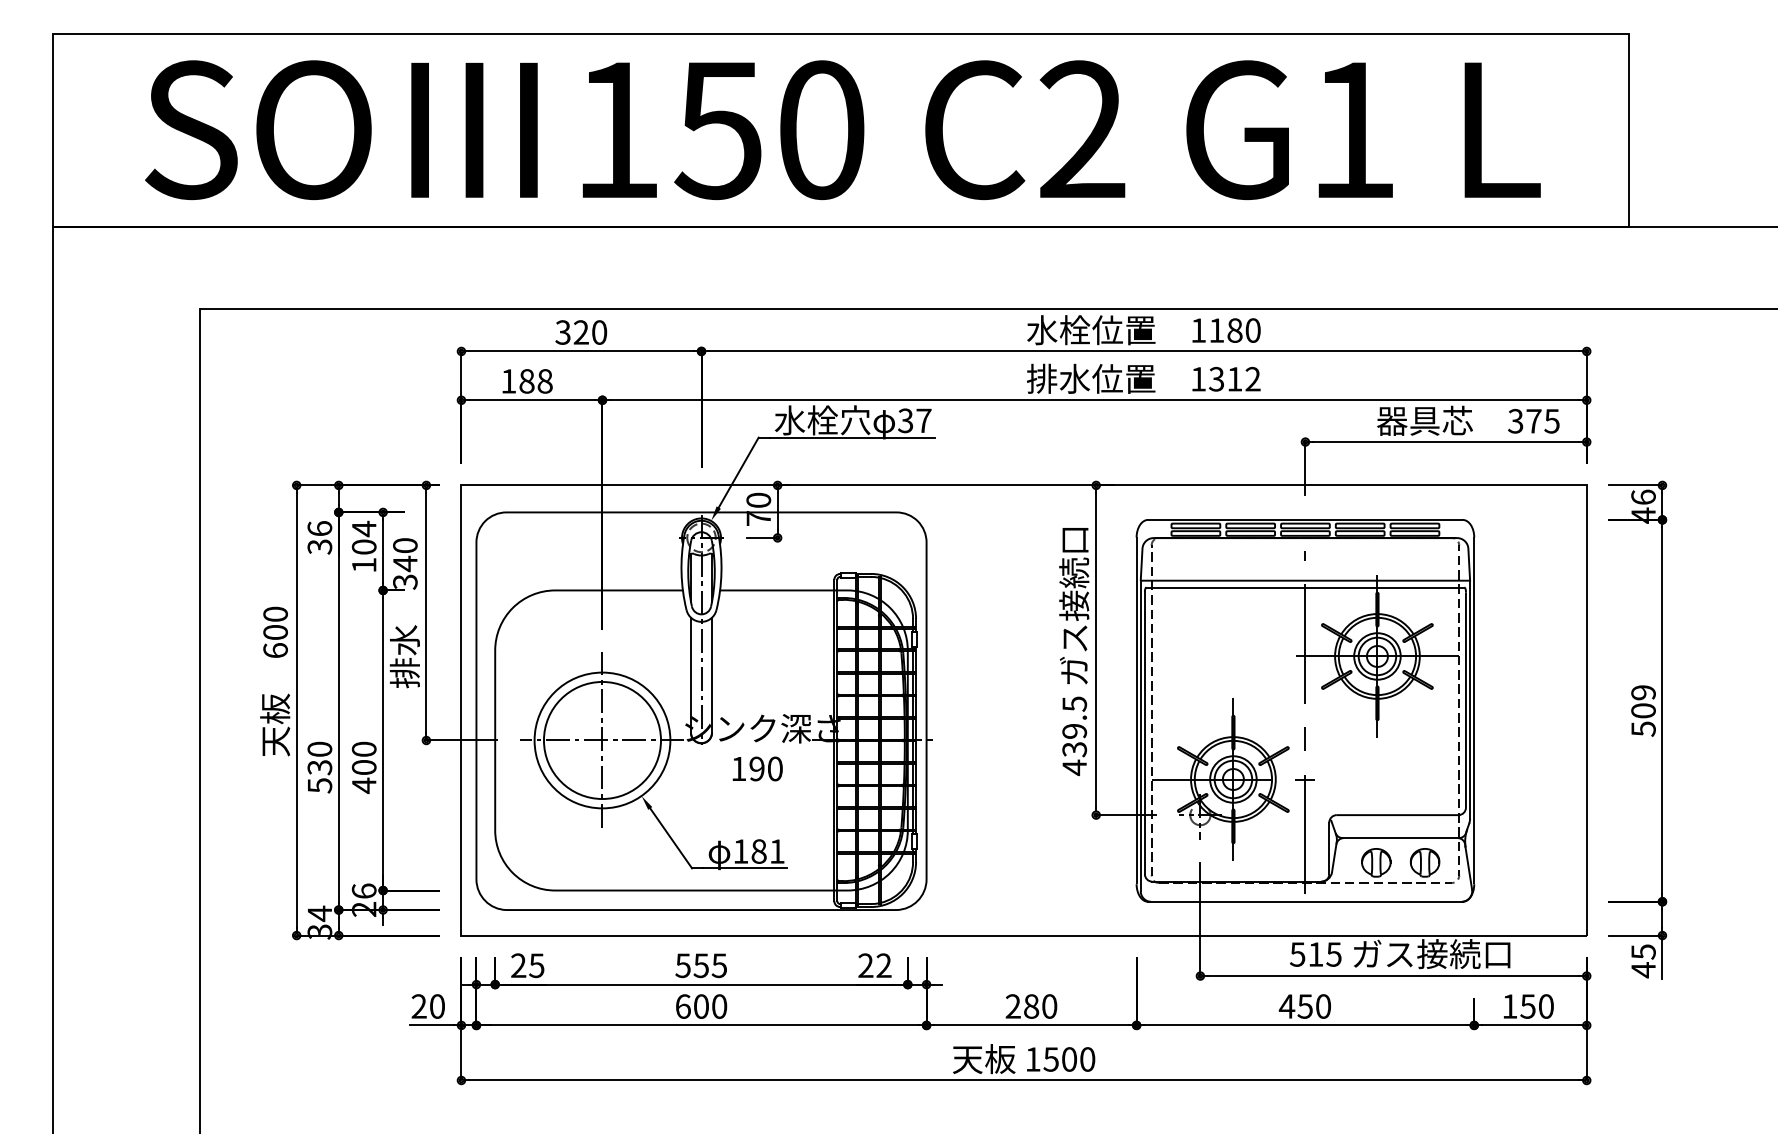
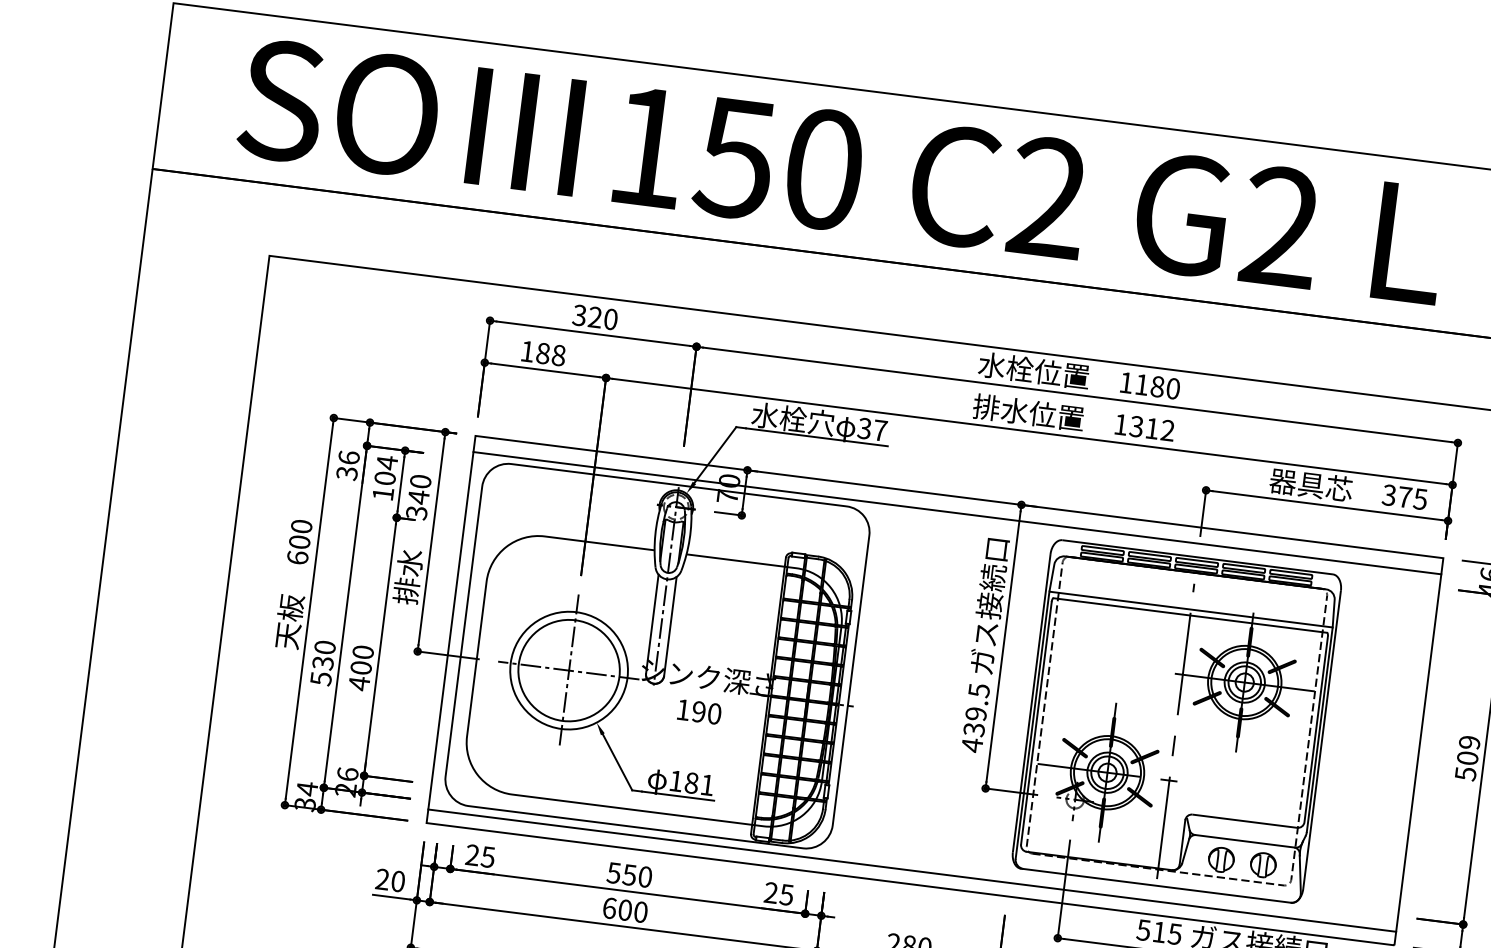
text: (1352, 128) -> (1280, 225), G1 -> G2
line: (1023, 504) -> (956, 513), added
line: (1023, 919) -> (911, 870), added
text: (719, 965) -> (645, 876), 555 -> 550
text: (883, 965) -> (786, 894), 22 -> 25

